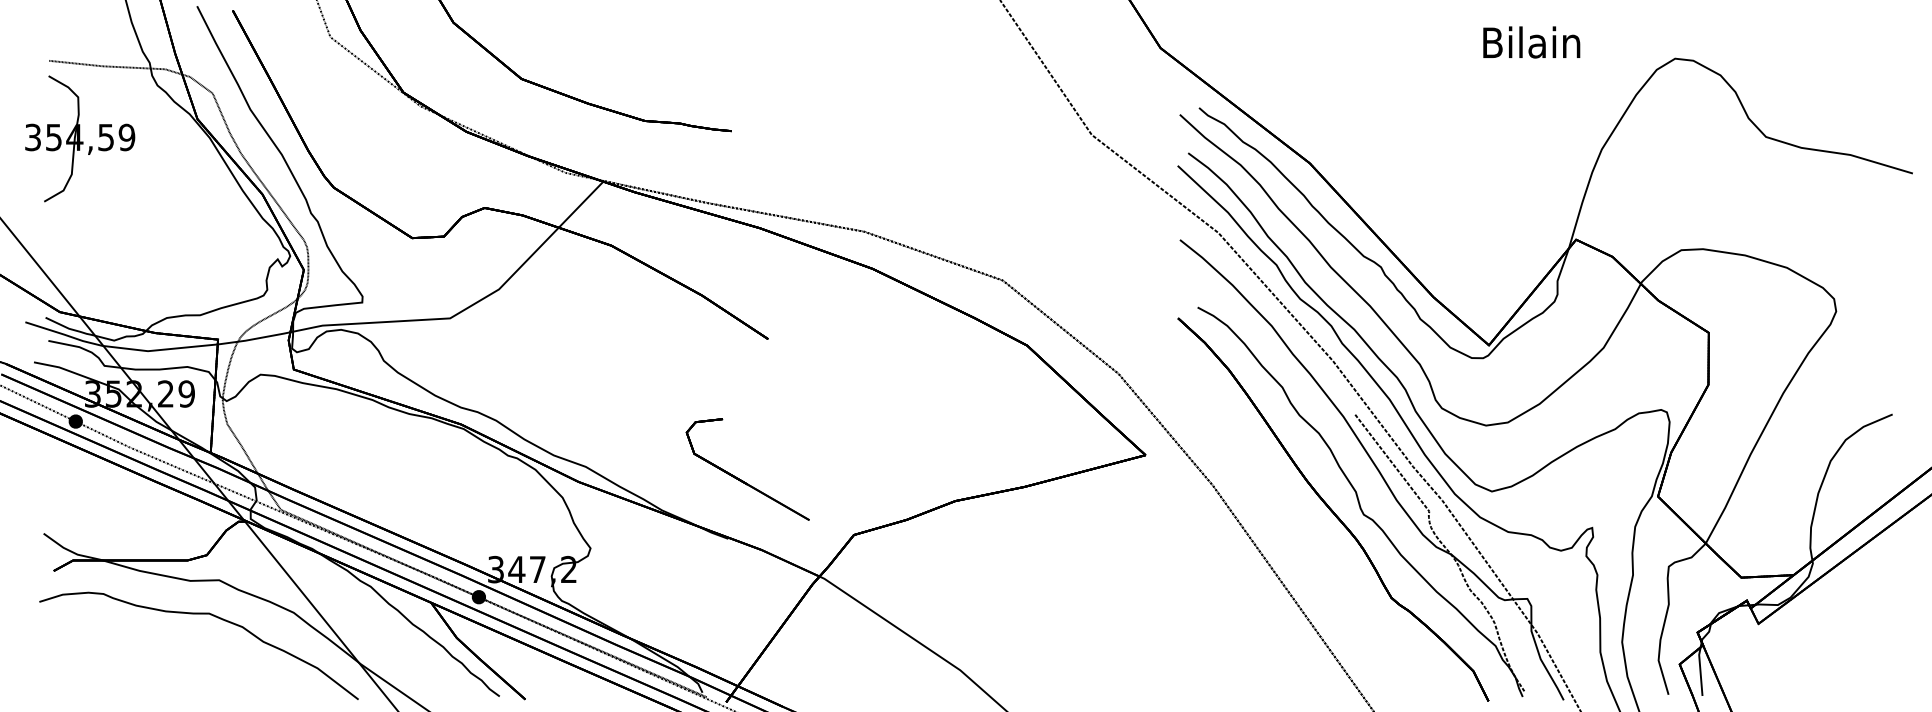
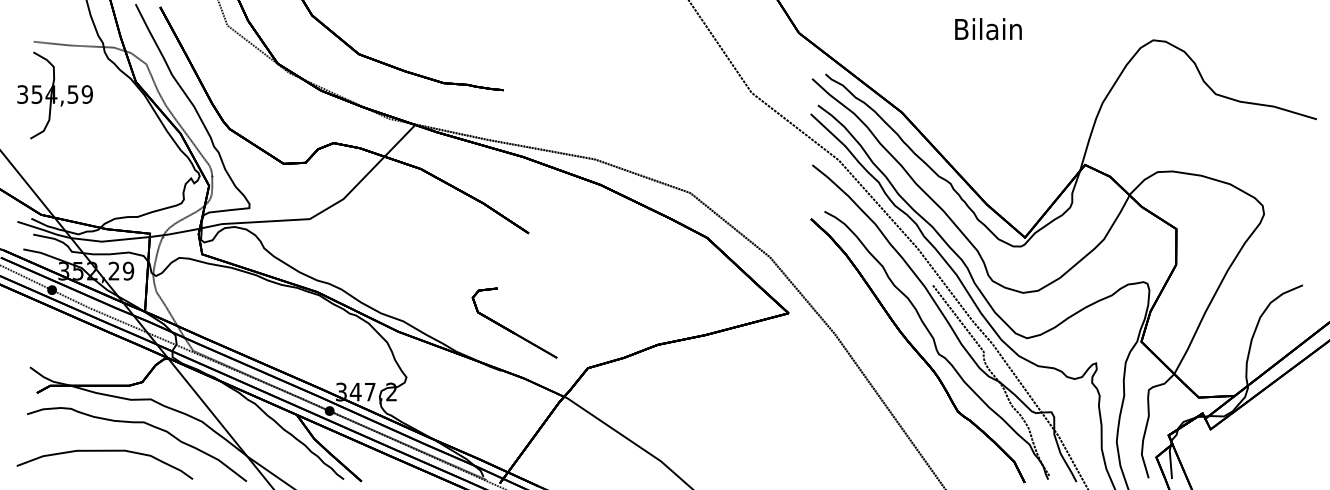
text: (1531, 42) -> (988, 29), moved
curve: (151, 655) -> (104, 451), added

